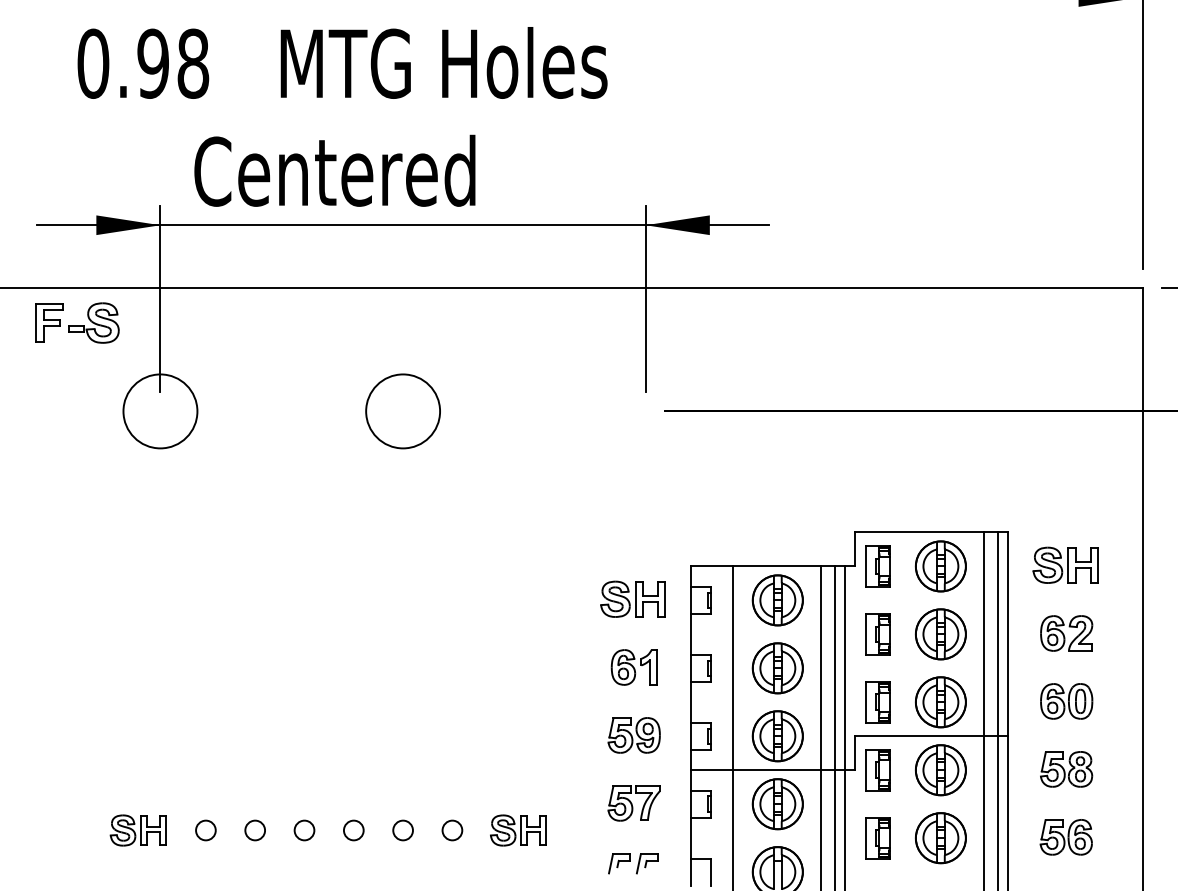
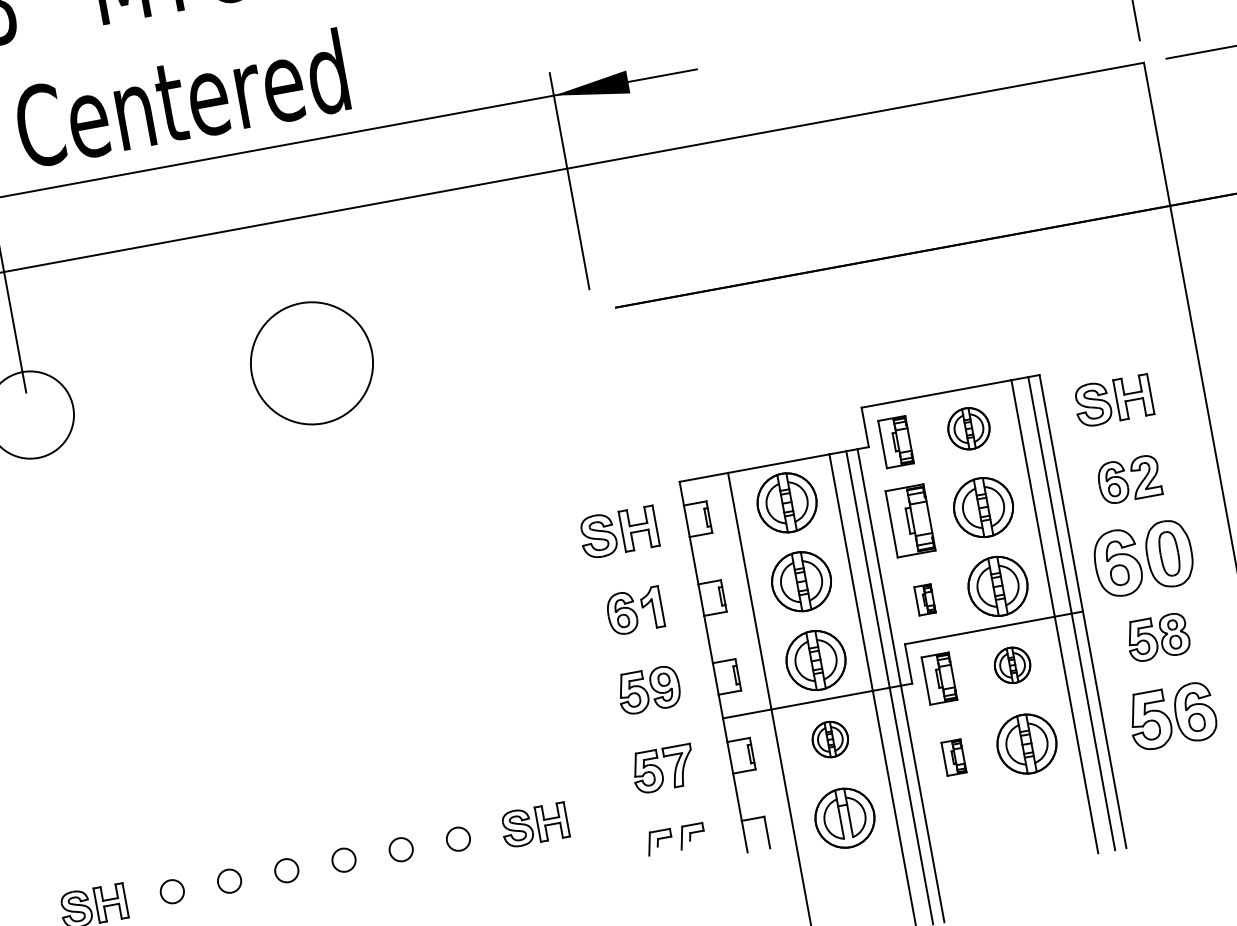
circle: (403, 411) -> (312, 363), size x1.4
part: (940, 566) -> (968, 428), size x0.7
part: (877, 634) -> (910, 521), size x1.4
part: (1066, 701) -> (1143, 558), size x1.6
part: (877, 702) -> (924, 600), size x0.6
part: (940, 770) -> (1012, 665), size x0.6
part: (777, 804) -> (830, 739), size x0.6
part: (1065, 837) -> (1171, 716), size x1.4
part: (877, 838) -> (953, 757), size x0.7

